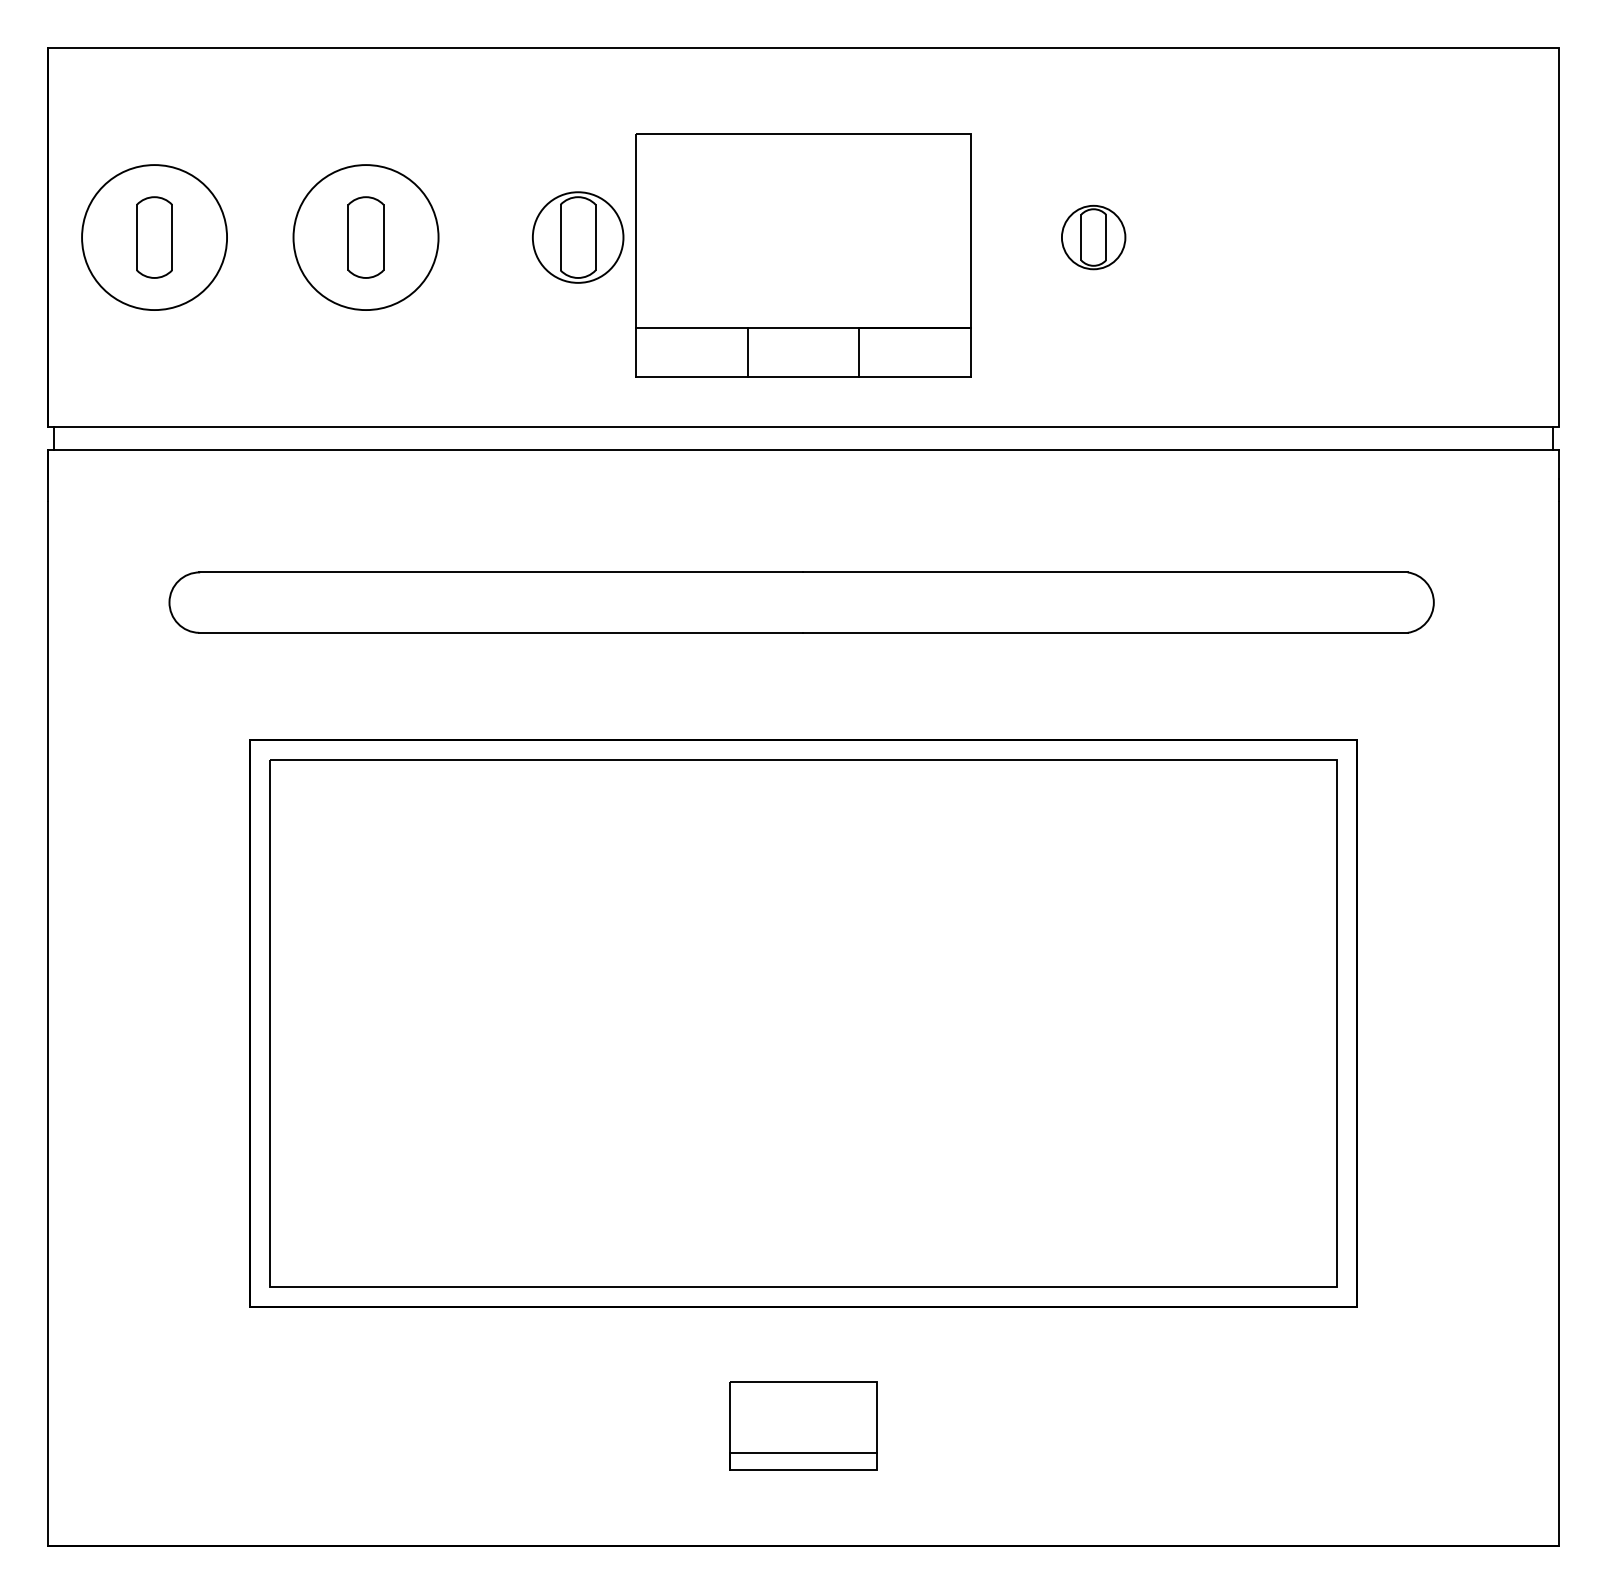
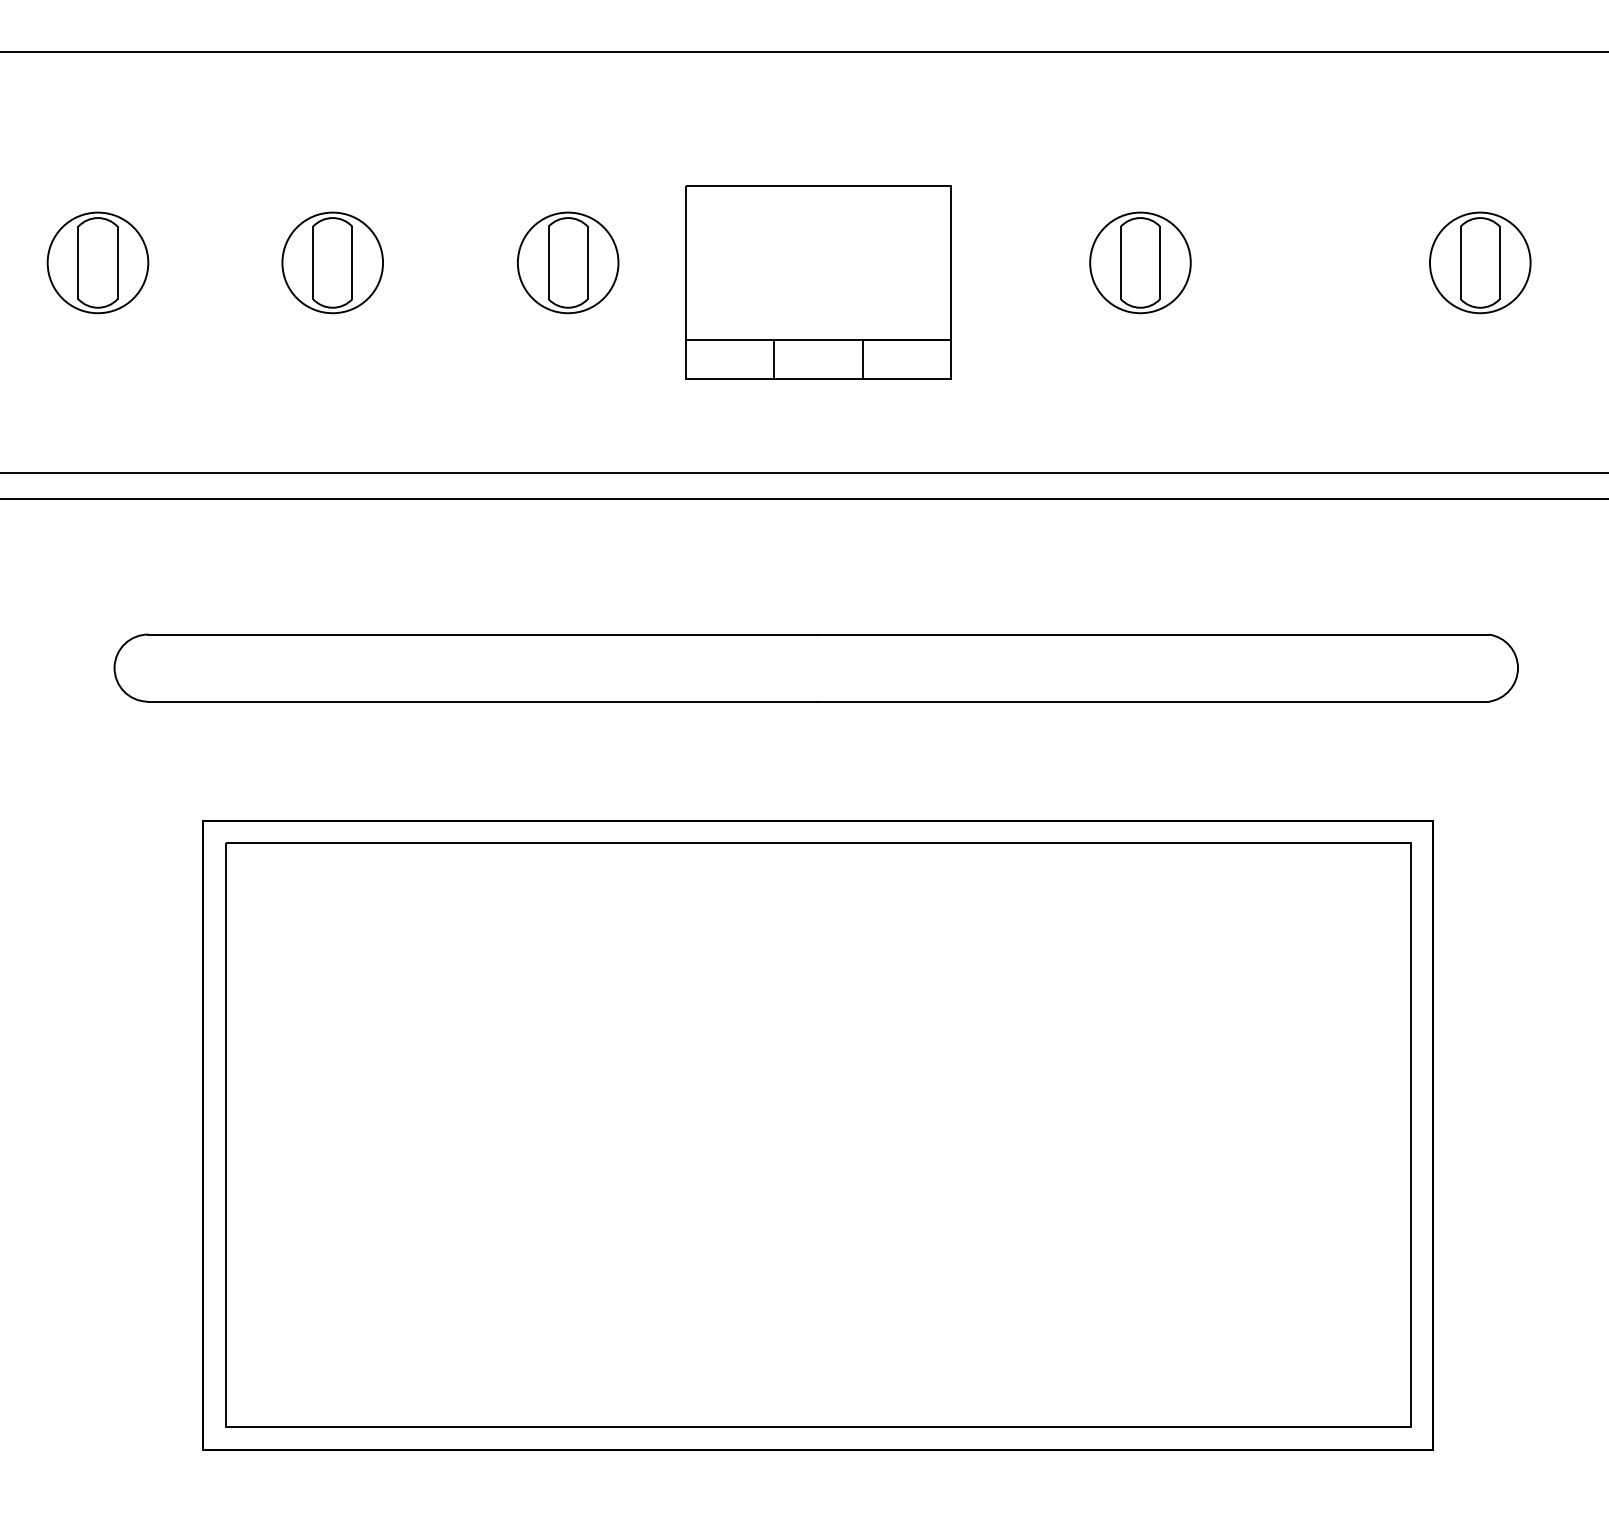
circle: (154, 237) -> (97, 262), size x0.62
circle: (365, 237) -> (332, 262), size x0.62
part: (1093, 237) -> (1140, 262), size x1.43
part: (1399, 237) -> (1479, 262), added
part: (803, 254) -> (818, 281), size x0.71

